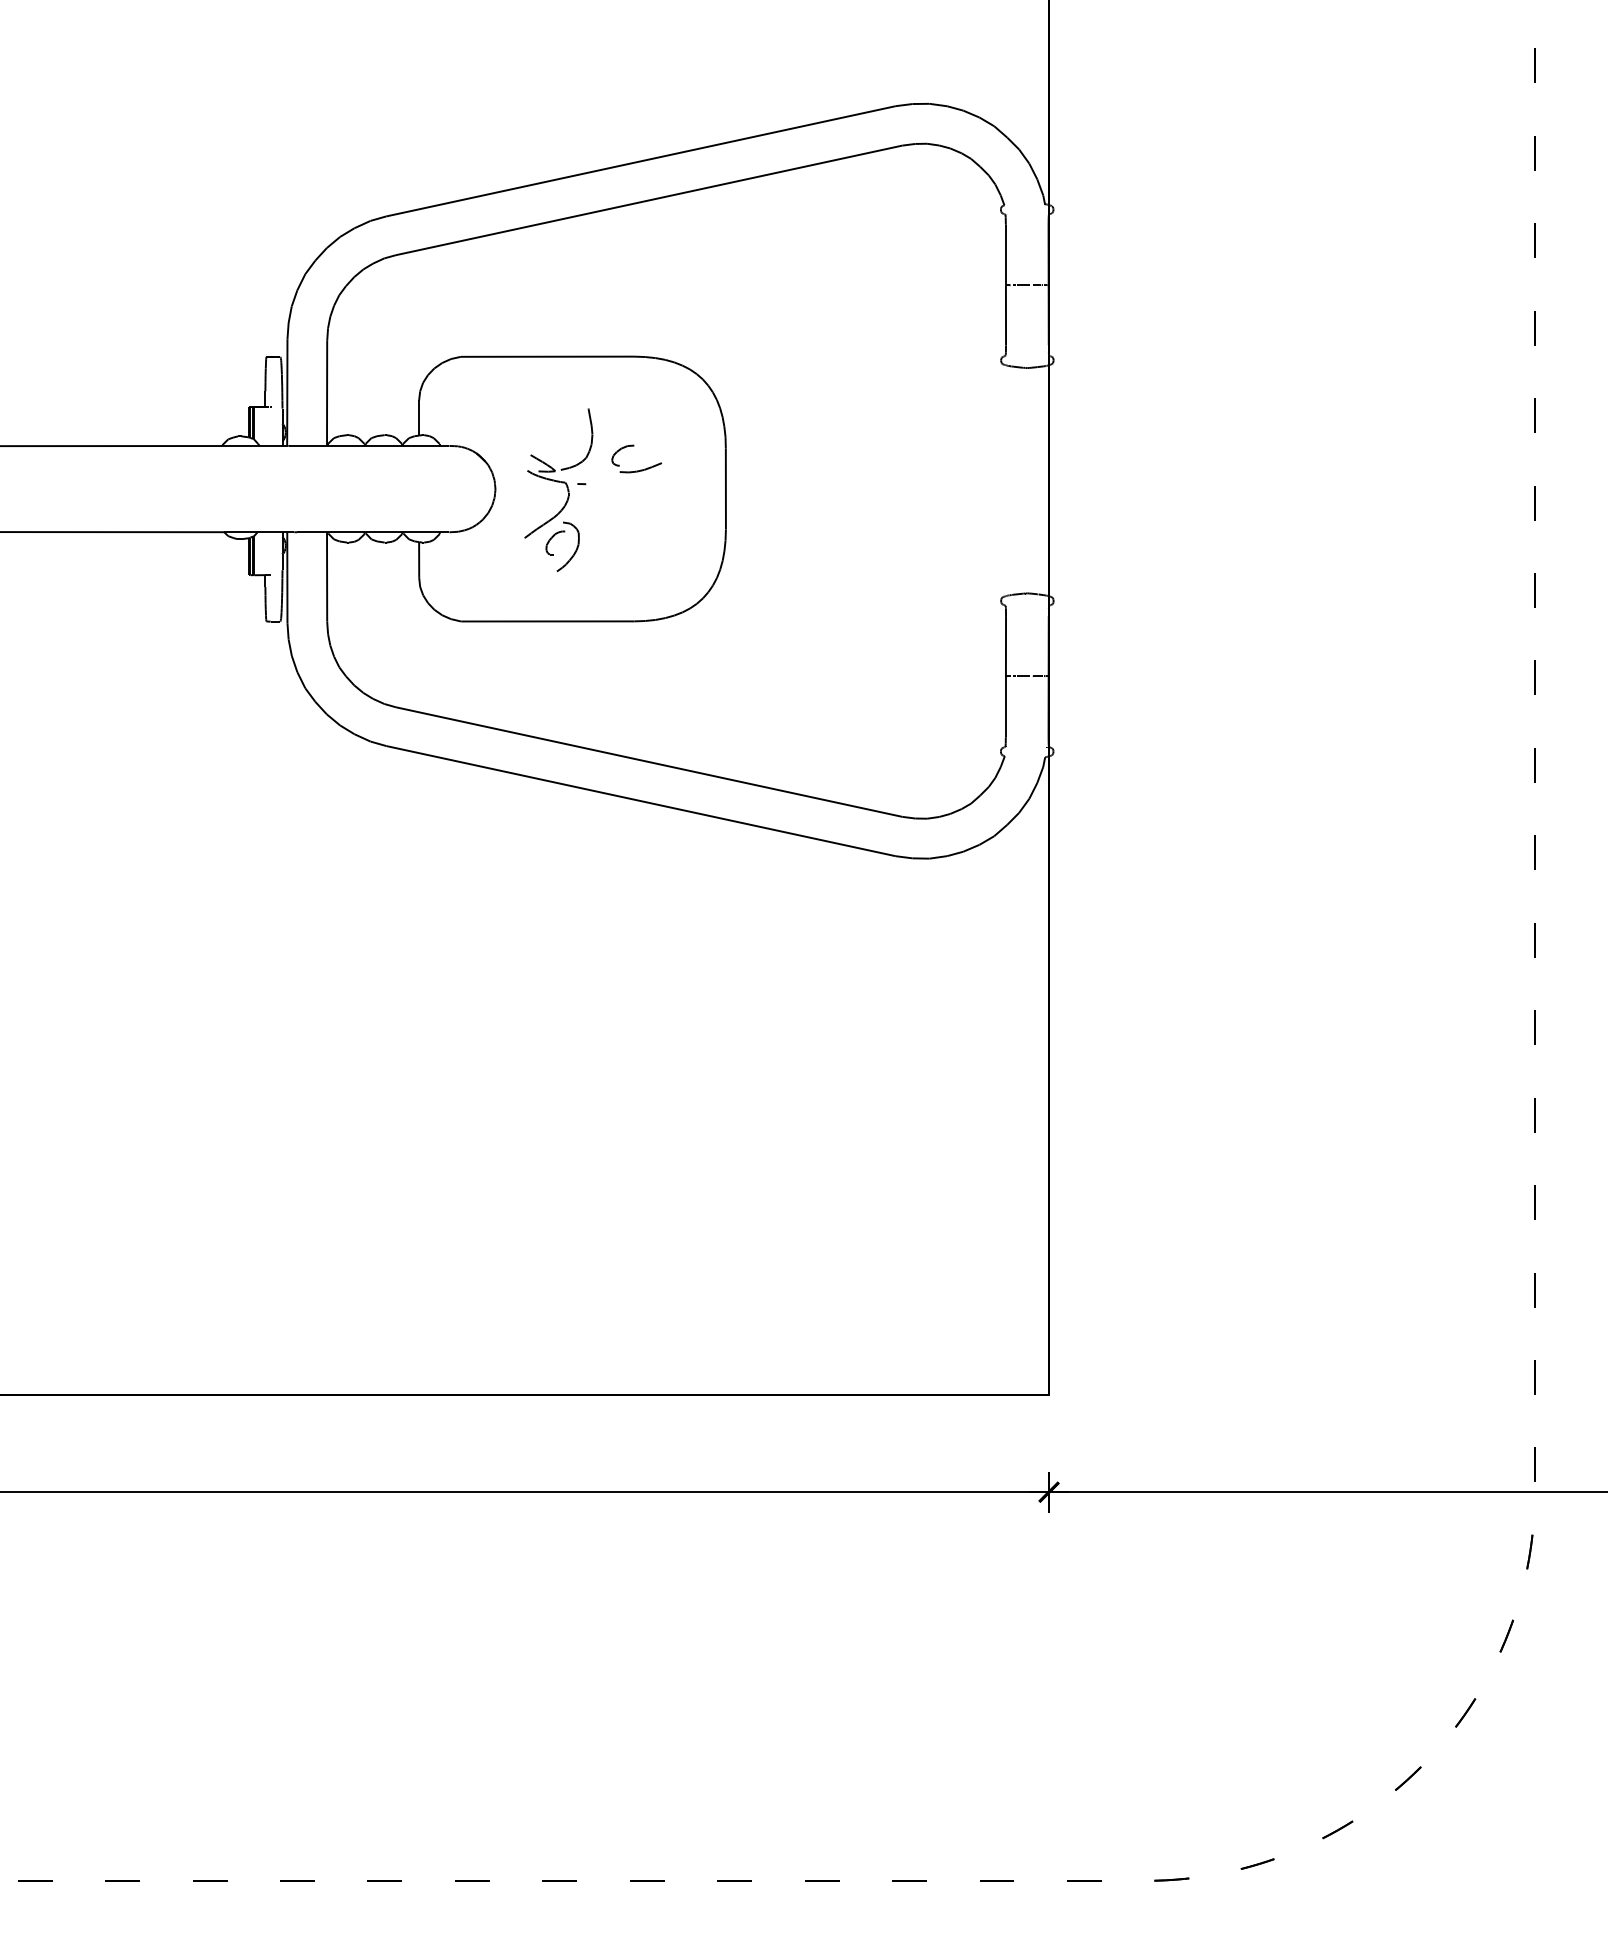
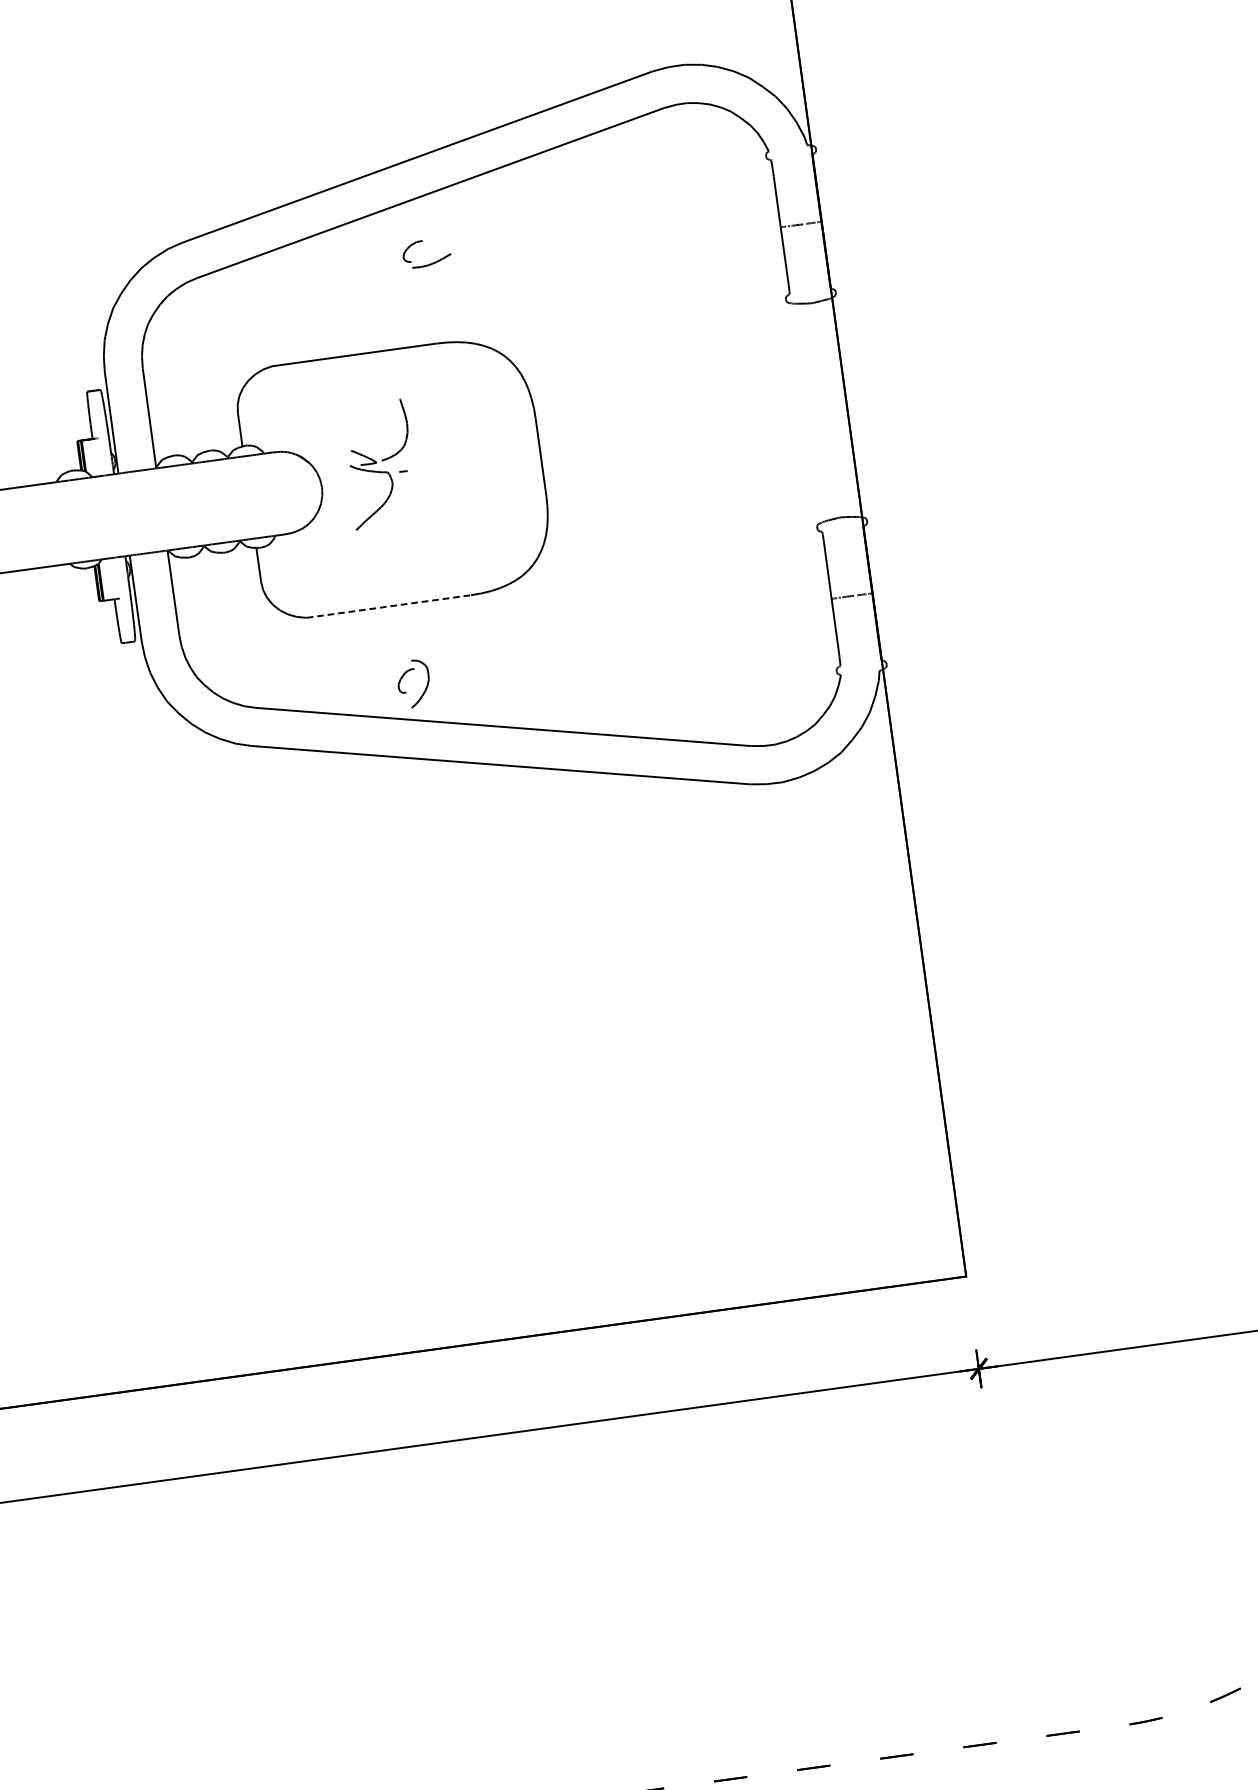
part: (640, 469) -> (431, 262), moved
part: (553, 554) -> (406, 692), moved
line: (548, 621) -> (389, 606), solid -> dashed

